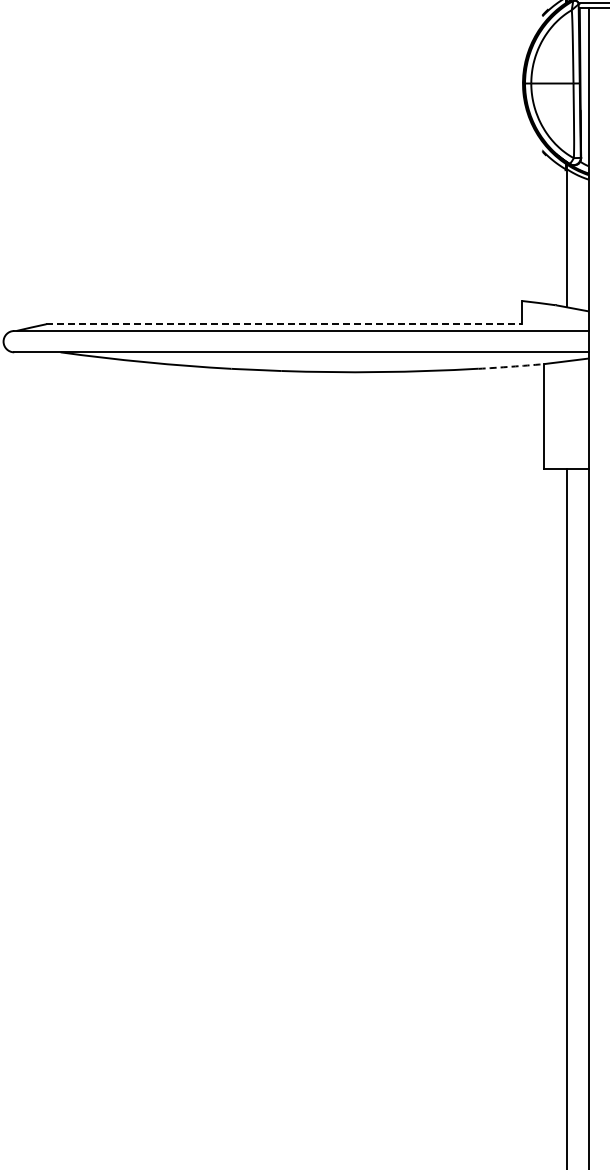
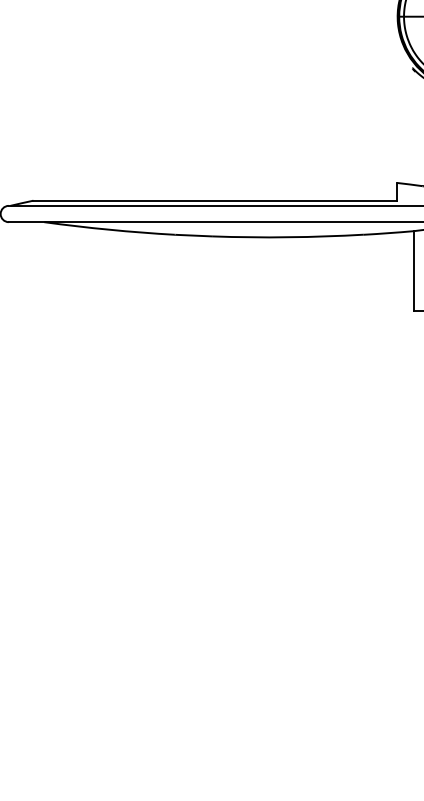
line: (284, 324) -> (215, 200), dashed -> solid
arc: (511, 366) -> (388, 232), dashed -> solid

